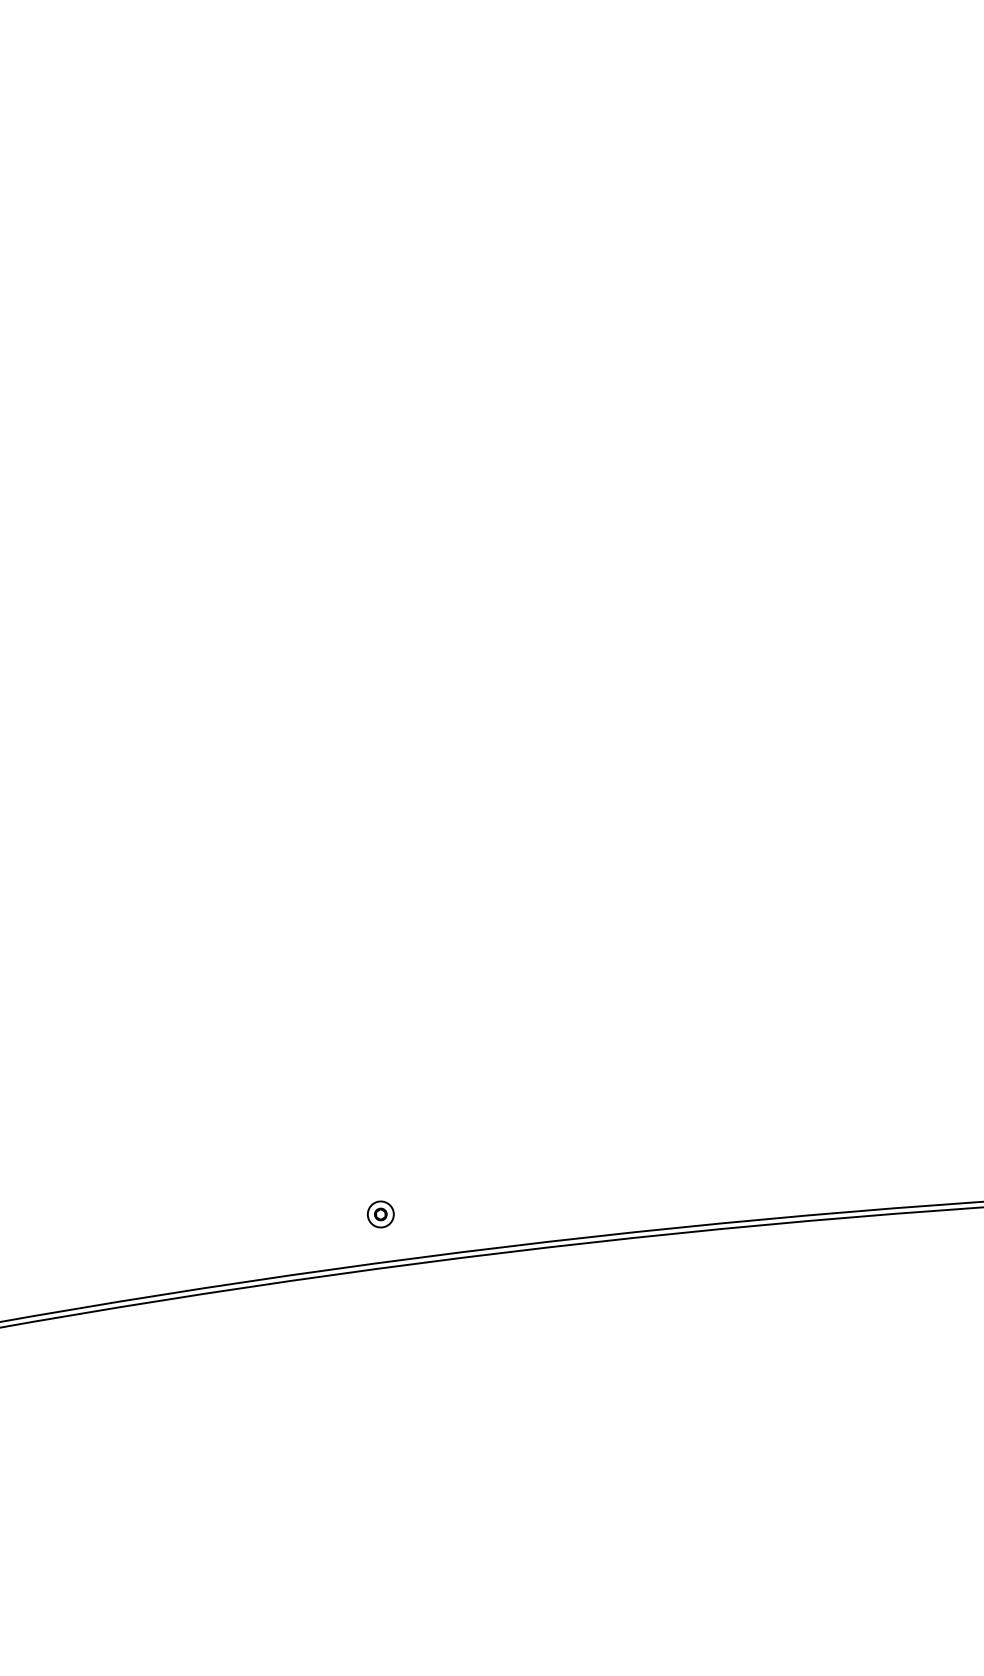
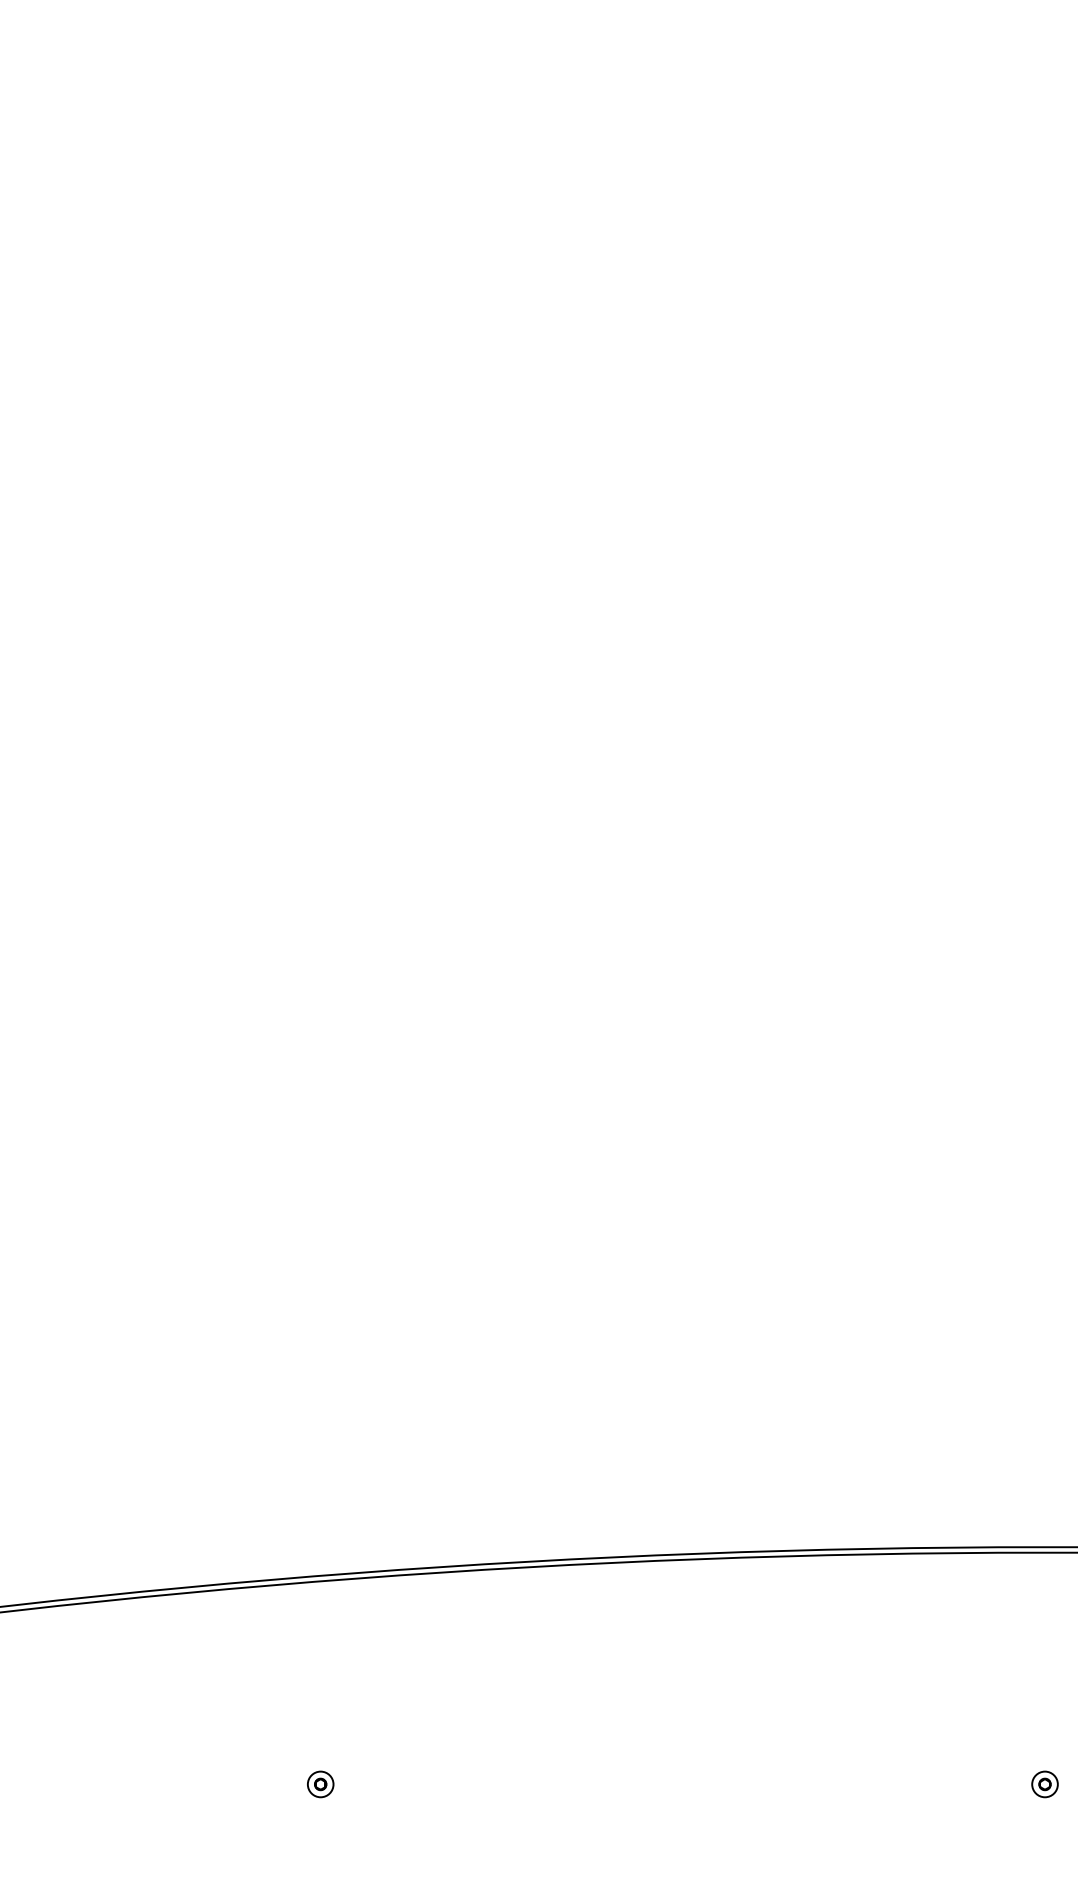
part: (380, 1214) -> (320, 1784), moved

